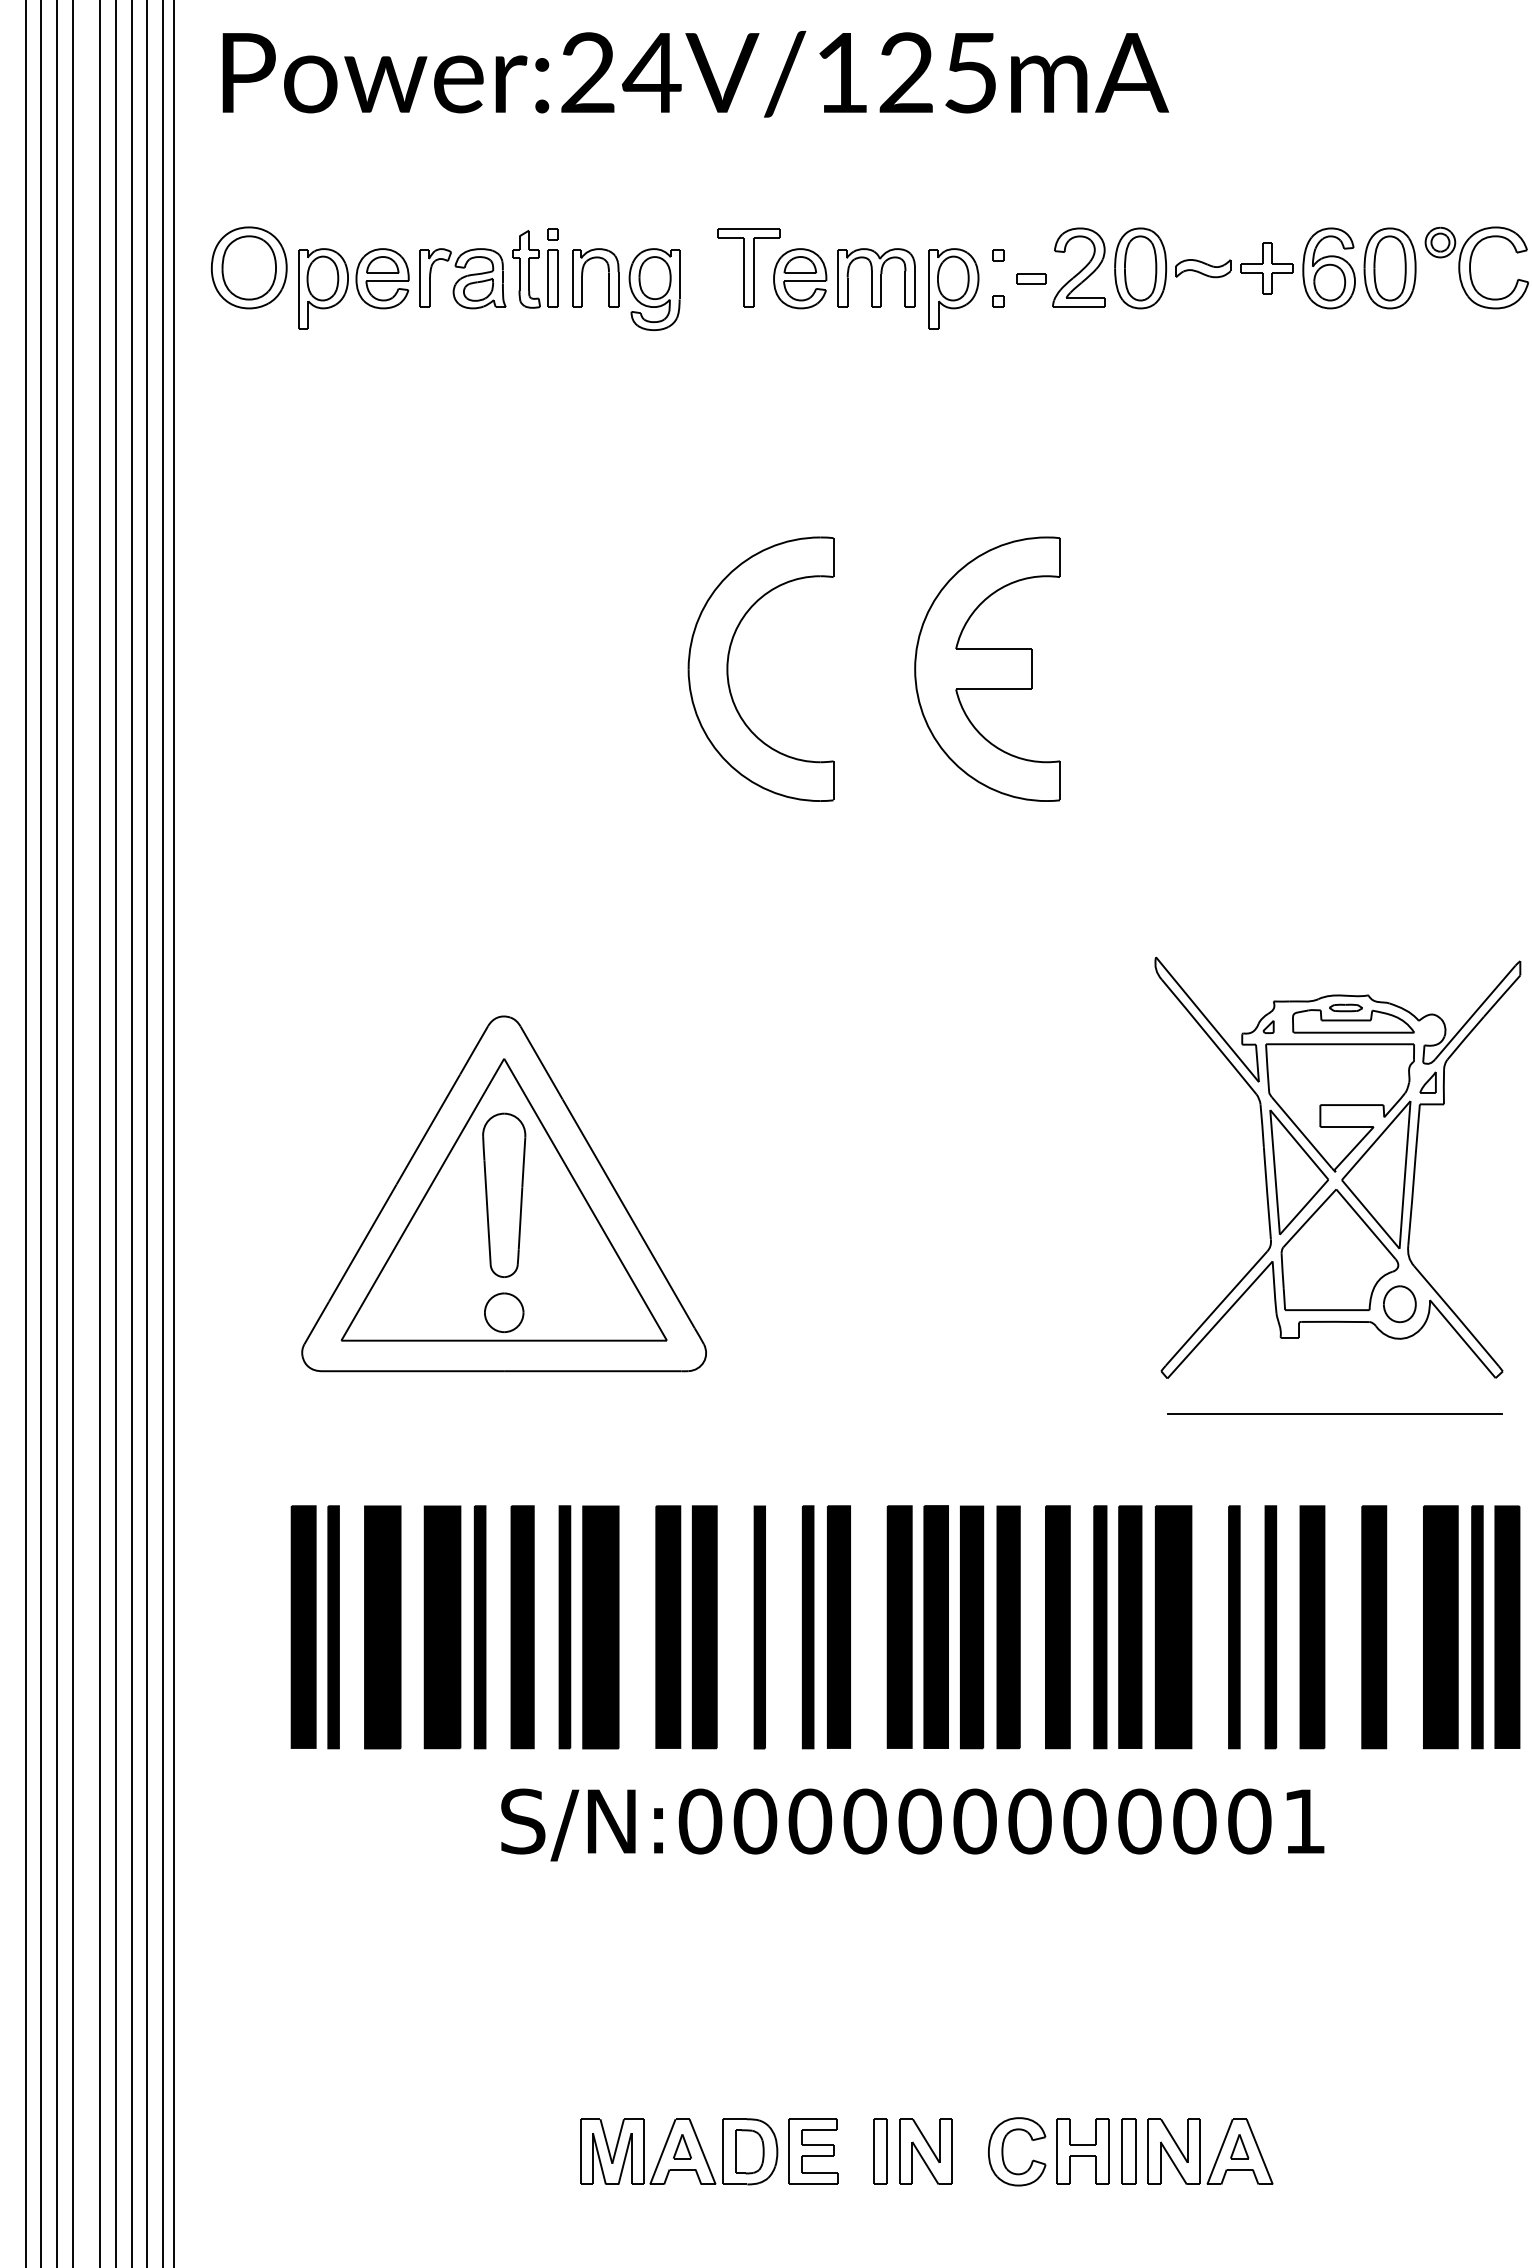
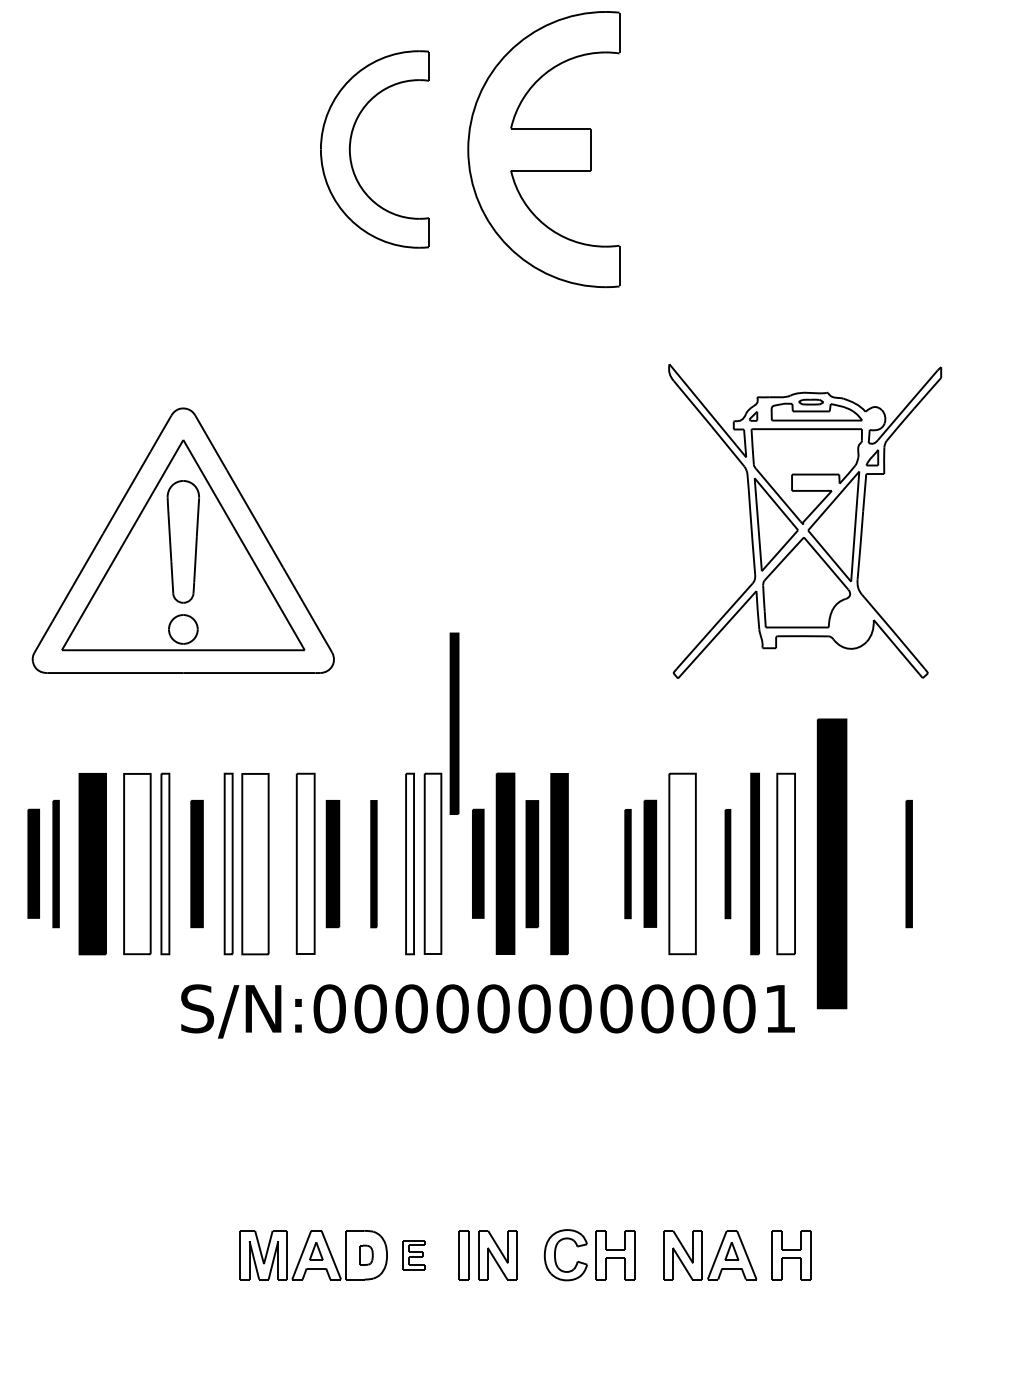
part: (987, 668) -> (543, 148), size x1.4
part: (1399, 1304) -> (851, 623), removed
line: (1335, 1413) -> (803, 704), removed
part: (867, 1439) -> (454, 723), added
part: (303, 1626) -> (33, 863), size x0.6
fill: (668, 1626) -> (305, 863), removed
fill: (838, 1626) -> (432, 863), removed
part: (899, 1626) -> (478, 863), size x0.6
part: (1130, 1626) -> (650, 863), size x0.7
part: (1507, 1626) -> (931, 863), removed
part: (333, 1627) -> (56, 864), size x0.7
fill: (442, 1627) -> (137, 864), removed
fill: (479, 1627) -> (164, 864), removed
part: (522, 1627) -> (197, 864), size x0.7
fill: (564, 1627) -> (228, 864), removed
fill: (600, 1627) -> (255, 864), removed
part: (704, 1627) -> (332, 864), size x0.7
part: (759, 1627) -> (373, 864), size x0.7
fill: (807, 1627) -> (409, 864), removed
part: (972, 1627) -> (532, 864), size x0.7
part: (1057, 1627) -> (596, 864), removed
part: (1100, 1627) -> (628, 864), size x0.6
fill: (1173, 1627) -> (682, 864), removed
part: (1234, 1627) -> (728, 864), size x0.6
fill: (1312, 1627) -> (786, 864), removed
part: (1374, 1627) -> (832, 864), size x1.6
part: (1440, 1627) -> (881, 864), removed
part: (1477, 1627) -> (909, 864), size x0.7
part: (749, 2151) -> (366, 1254), size x0.6
part: (813, 2151) -> (414, 1254), size x0.6
part: (1128, 2151) -> (648, 1254), removed
part: (1318, 2151) -> (790, 1254), added

